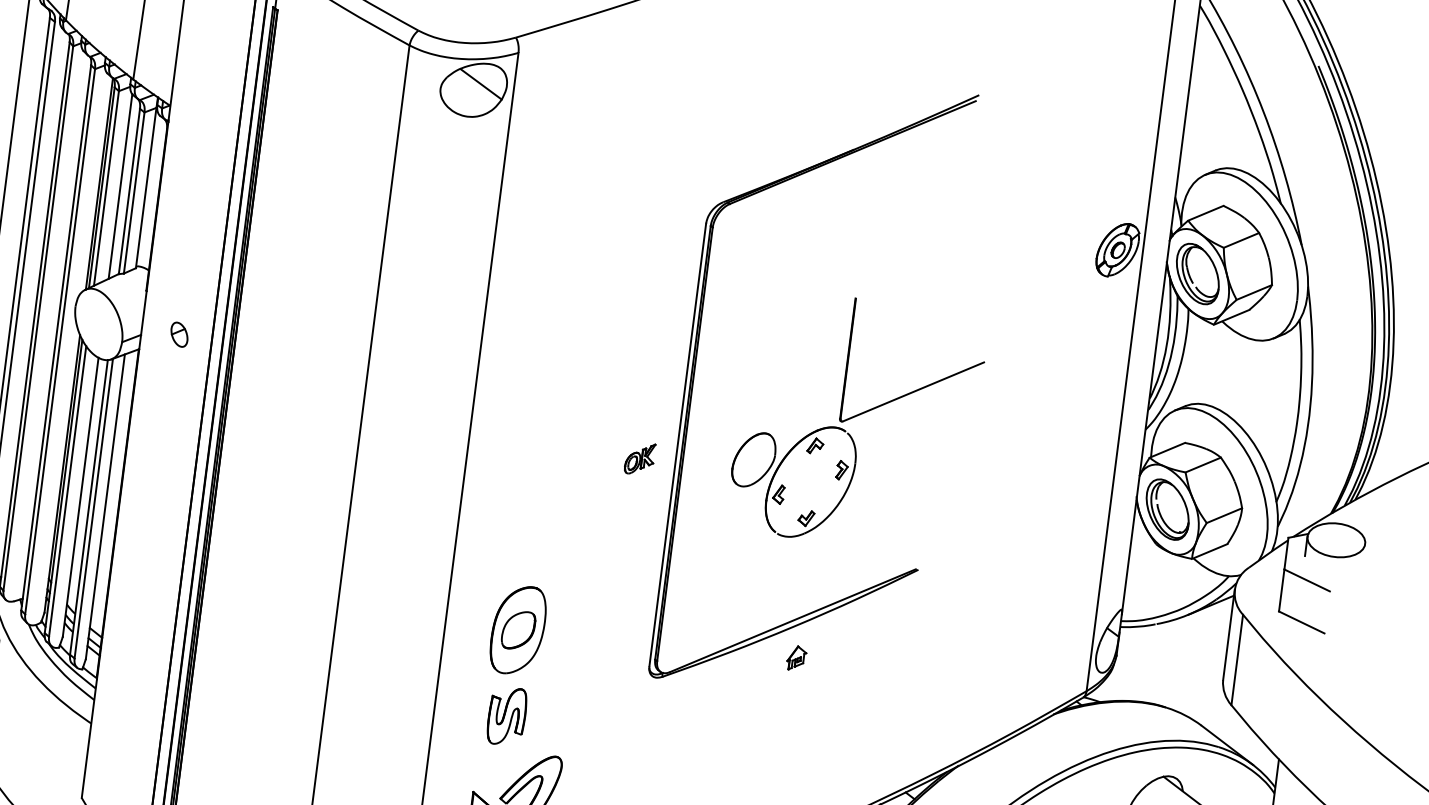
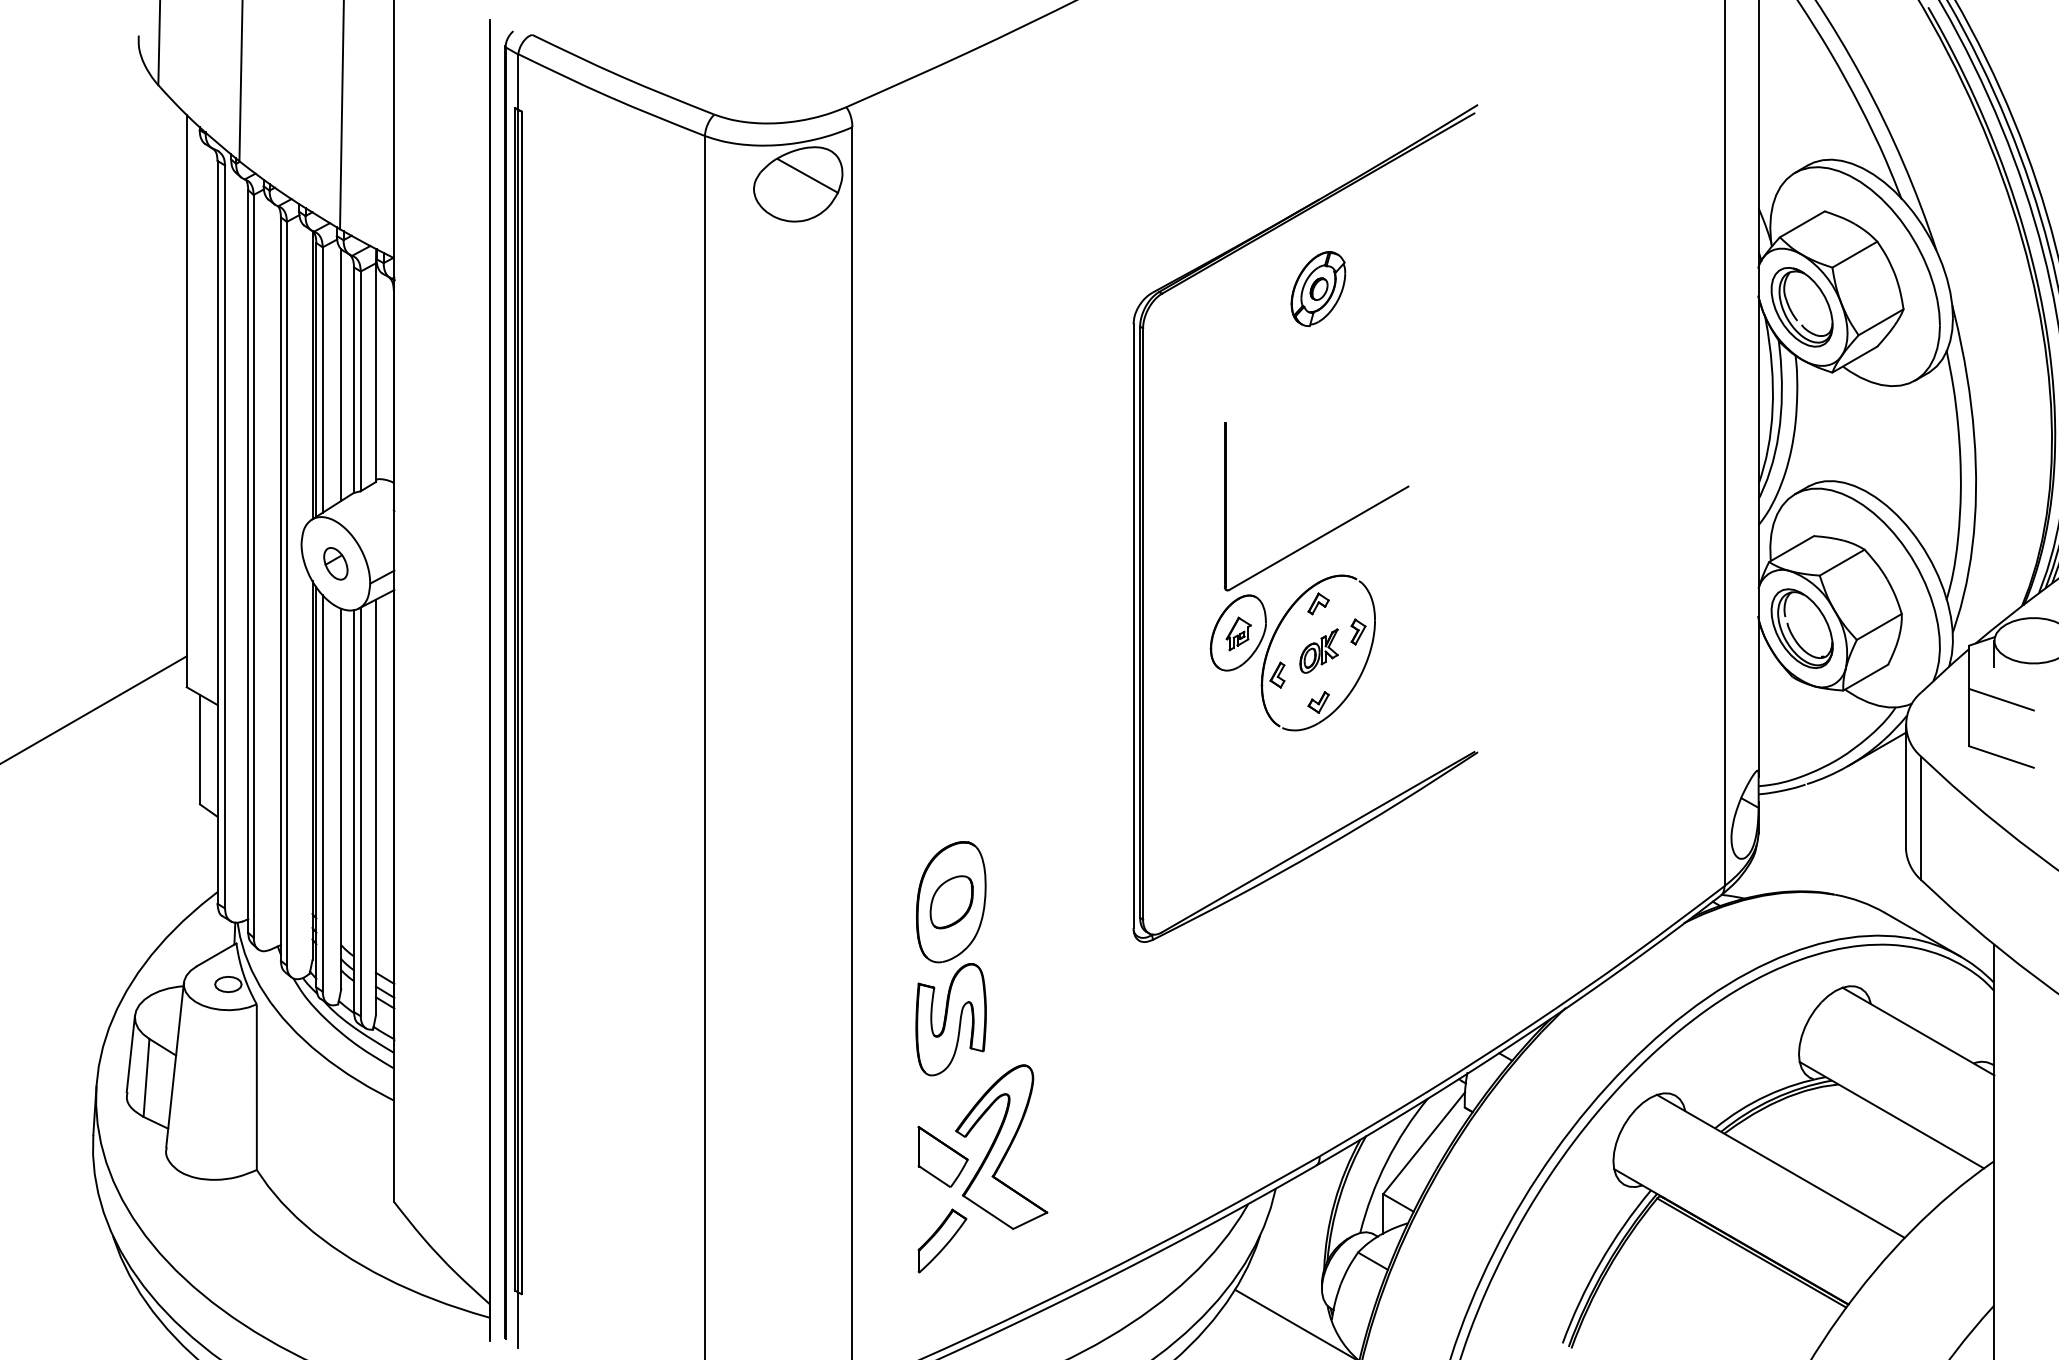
part: (1117, 250) -> (1318, 289), moved
part: (179, 334) -> (335, 563), moved
part: (923, 386) -> (1331, 529), moved
part: (639, 458) -> (1318, 650), moved
part: (796, 657) -> (1238, 633), moved
part: (506, 716) -> (950, 1019), size x1.43

